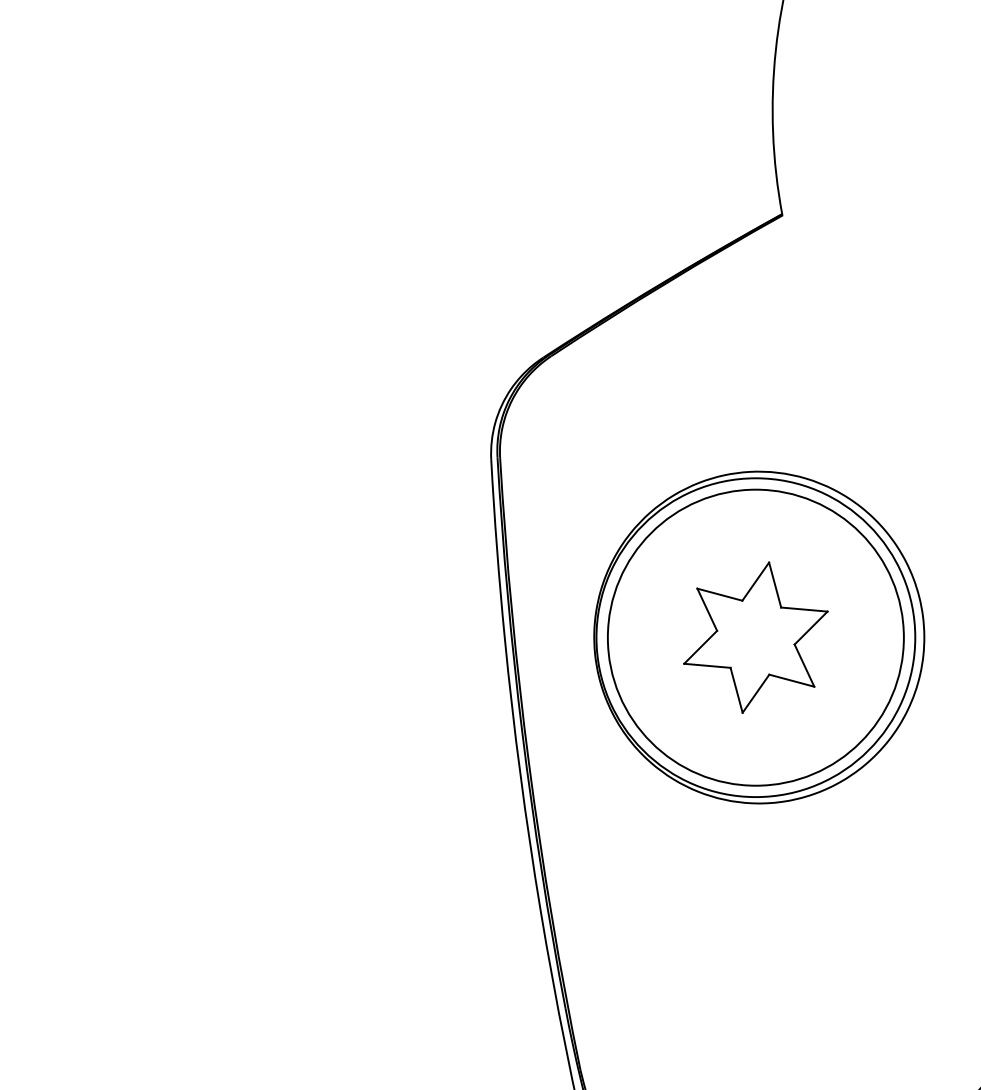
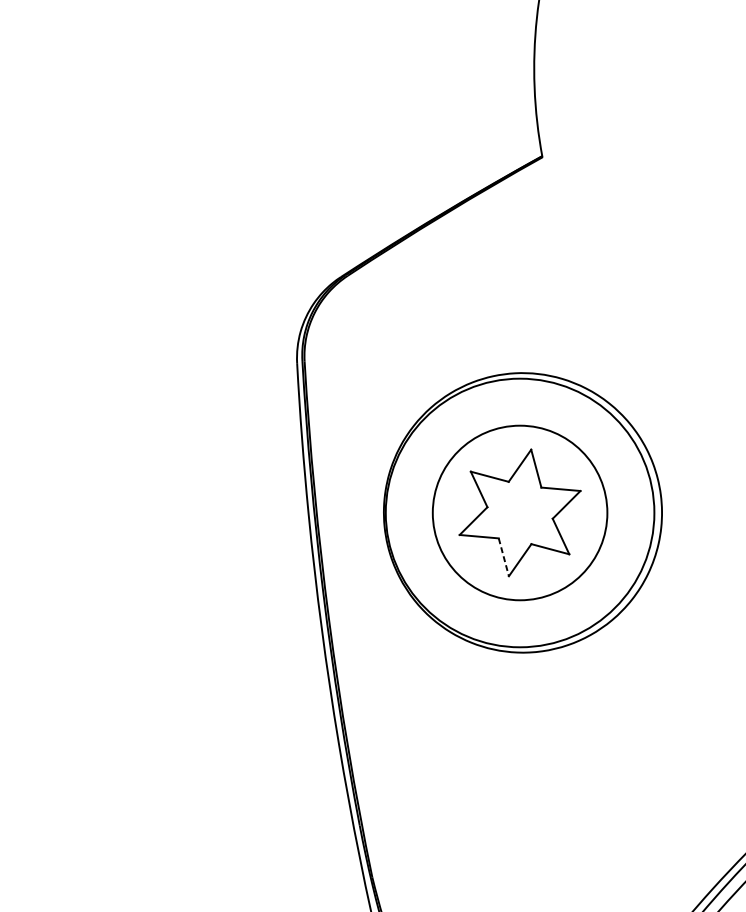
circle: (755, 637) -> (519, 512), size x0.7
line: (736, 690) -> (503, 557), solid -> dashed

